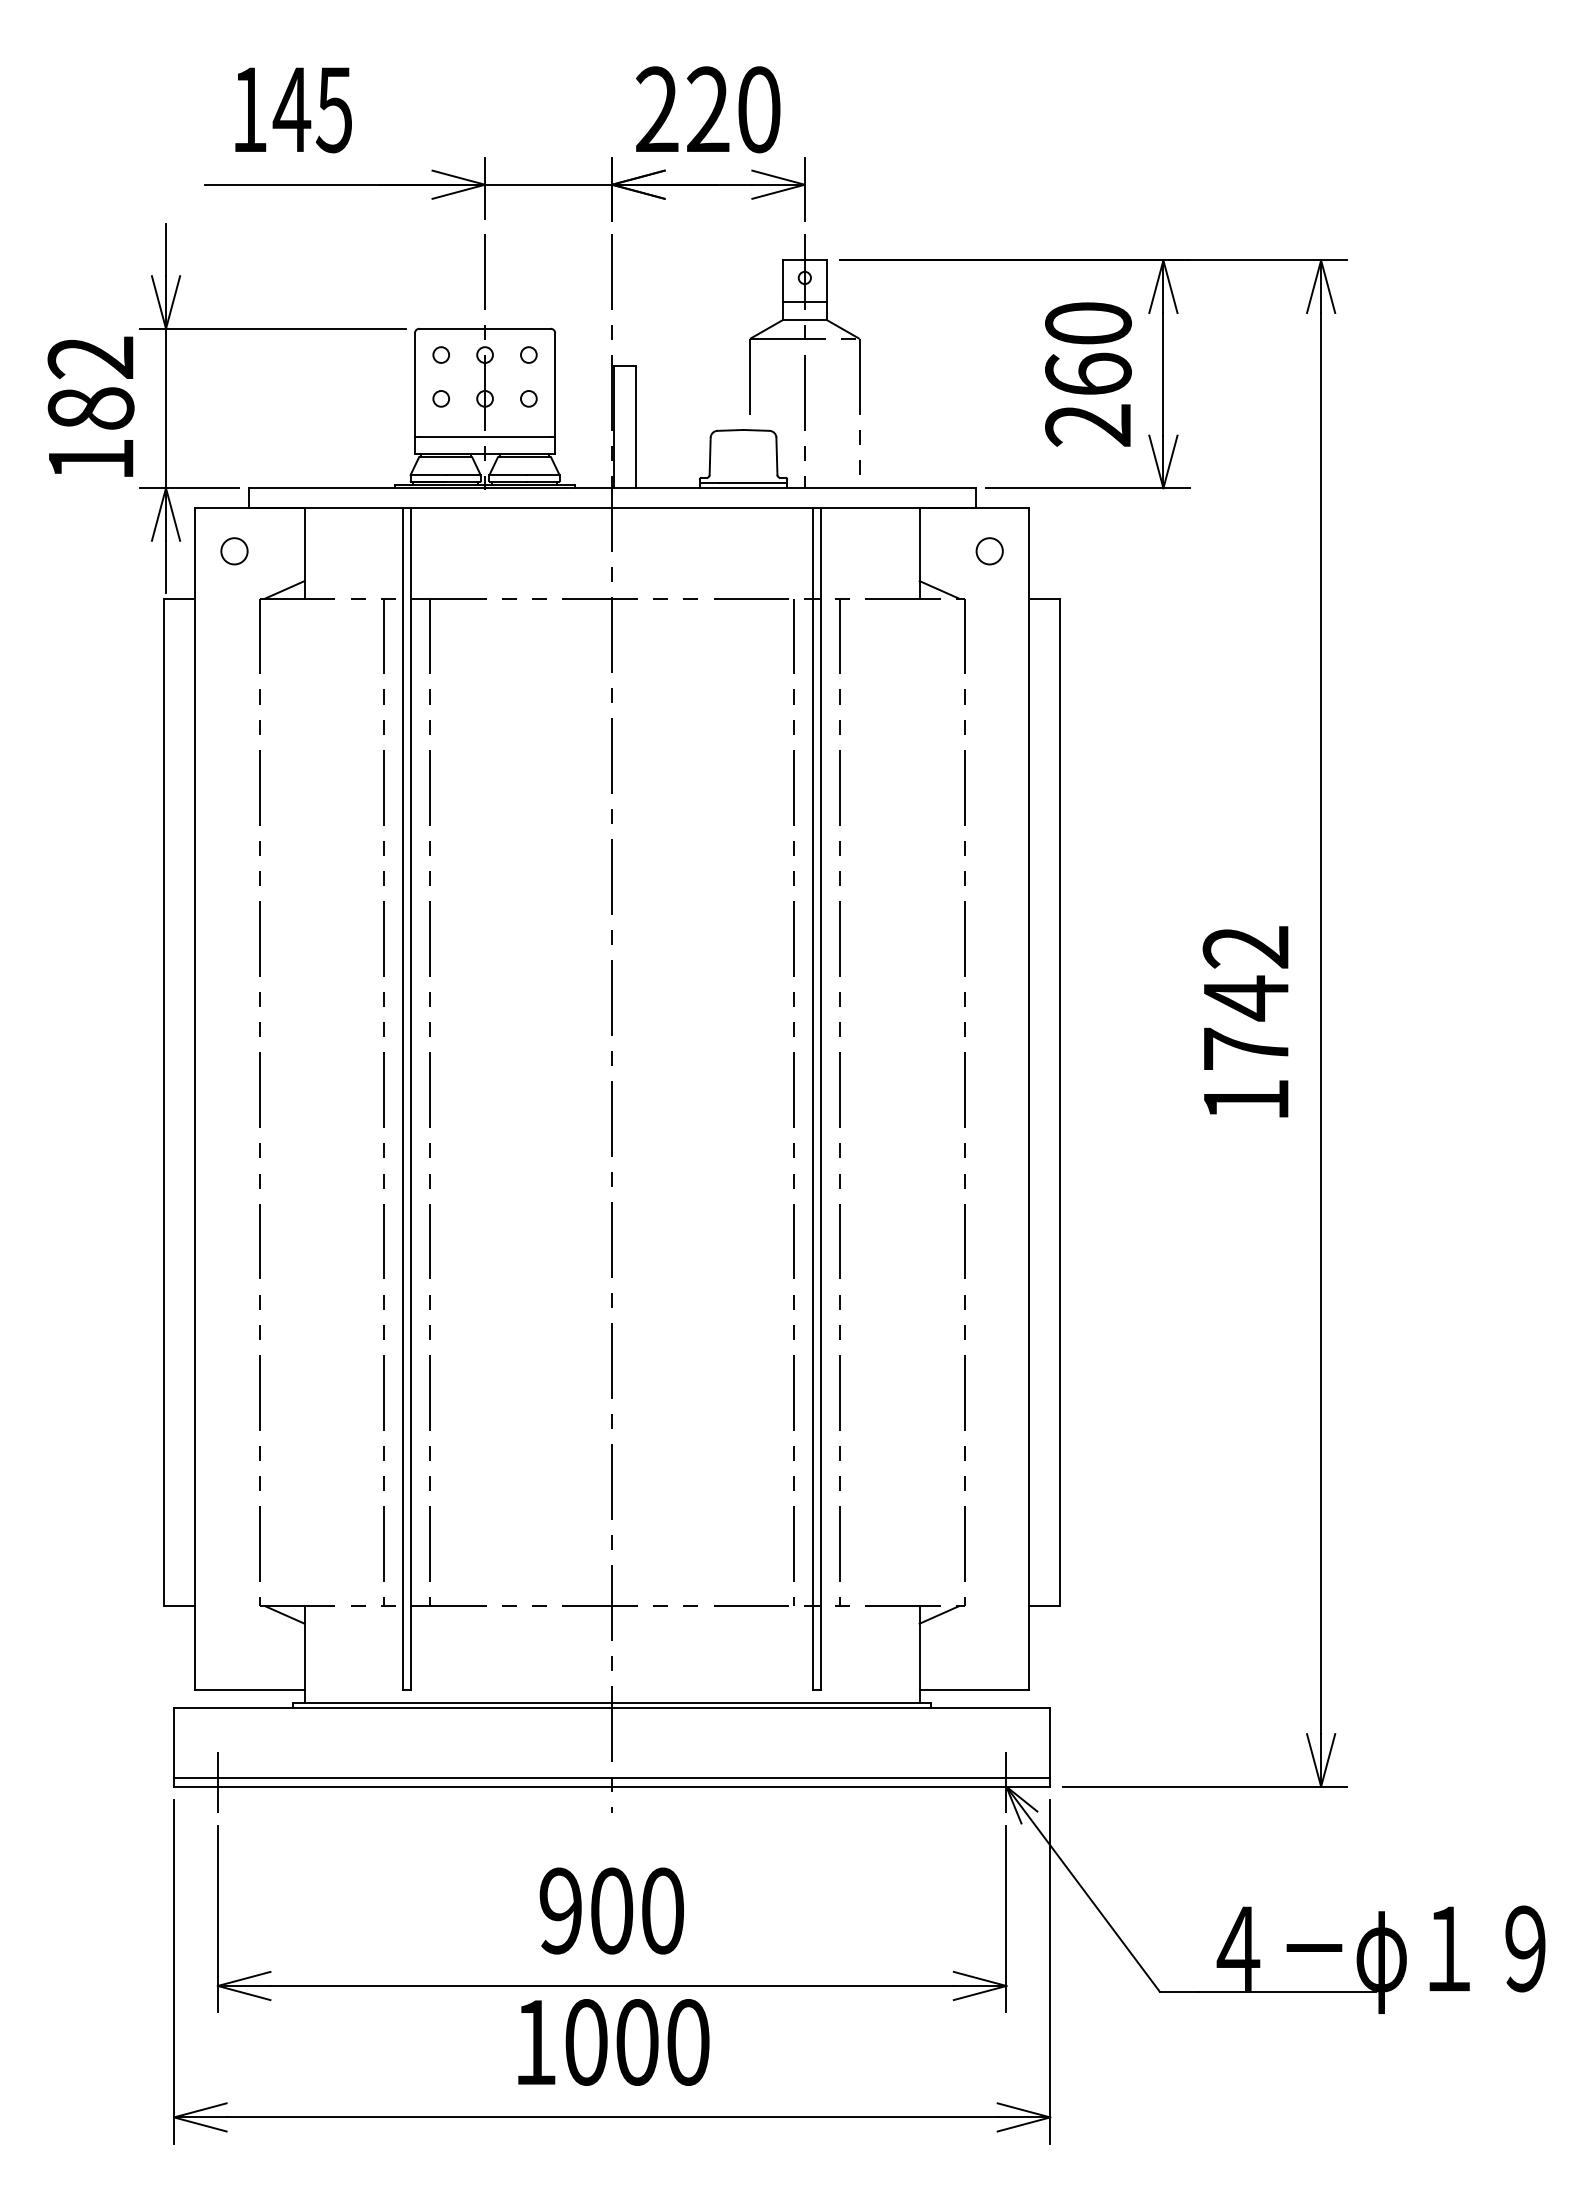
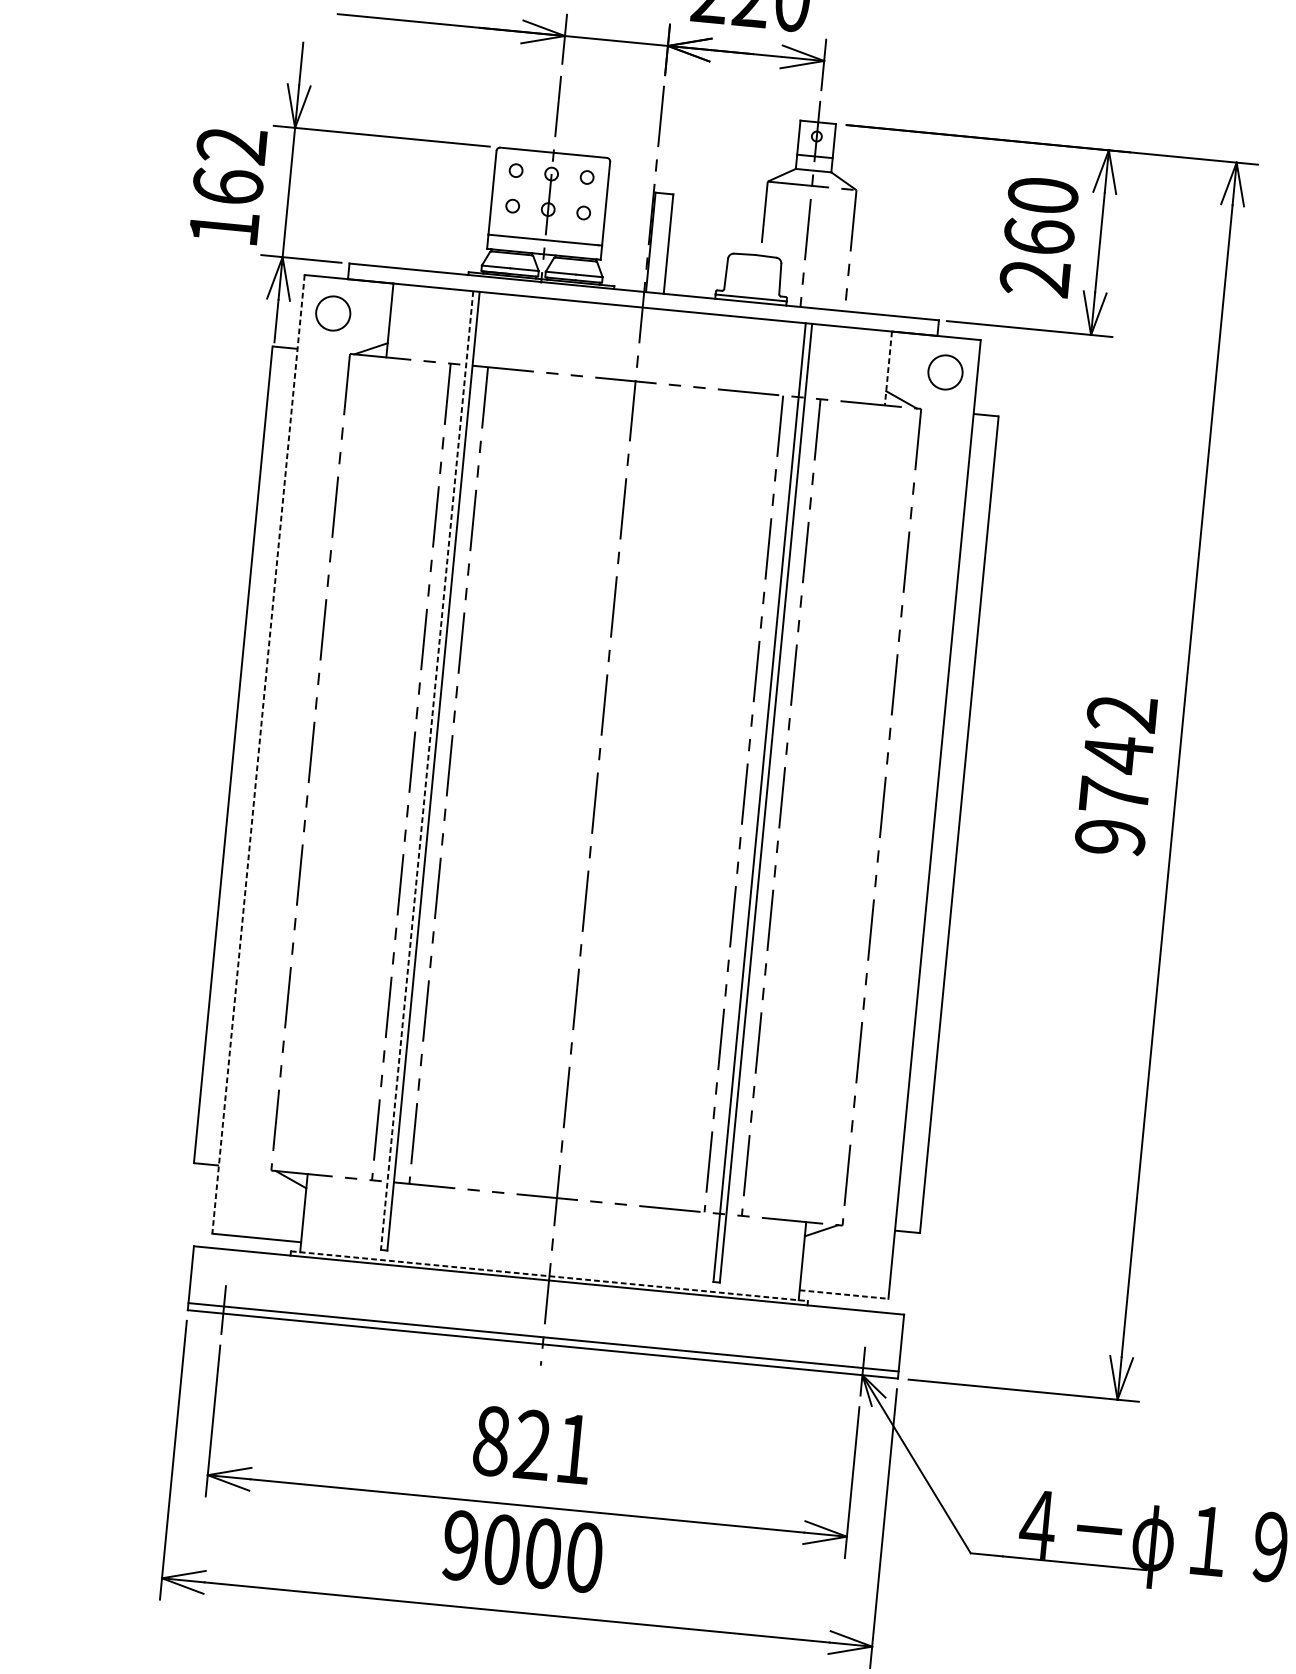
text: (90, 408) -> (227, 186), 182 -> 162
circle: (234, 551) -> (333, 313), size x1.6
circle: (989, 551) -> (945, 372), size x1.6
line: (919, 553) -> (888, 368), solid -> dashed
line: (195, 1099) -> (258, 754), solid -> dashed
line: (403, 1099) -> (427, 771), solid -> dashed
text: (1245, 1100) -> (1109, 837), 1742 -> 9742
line: (974, 1690) -> (844, 1294), solid -> dashed
line: (612, 1702) -> (549, 1276), solid -> dashed
text: (611, 1910) -> (532, 1444), 900 -> 821
text: (535, 2042) -> (460, 1545), 1000 -> 9000

